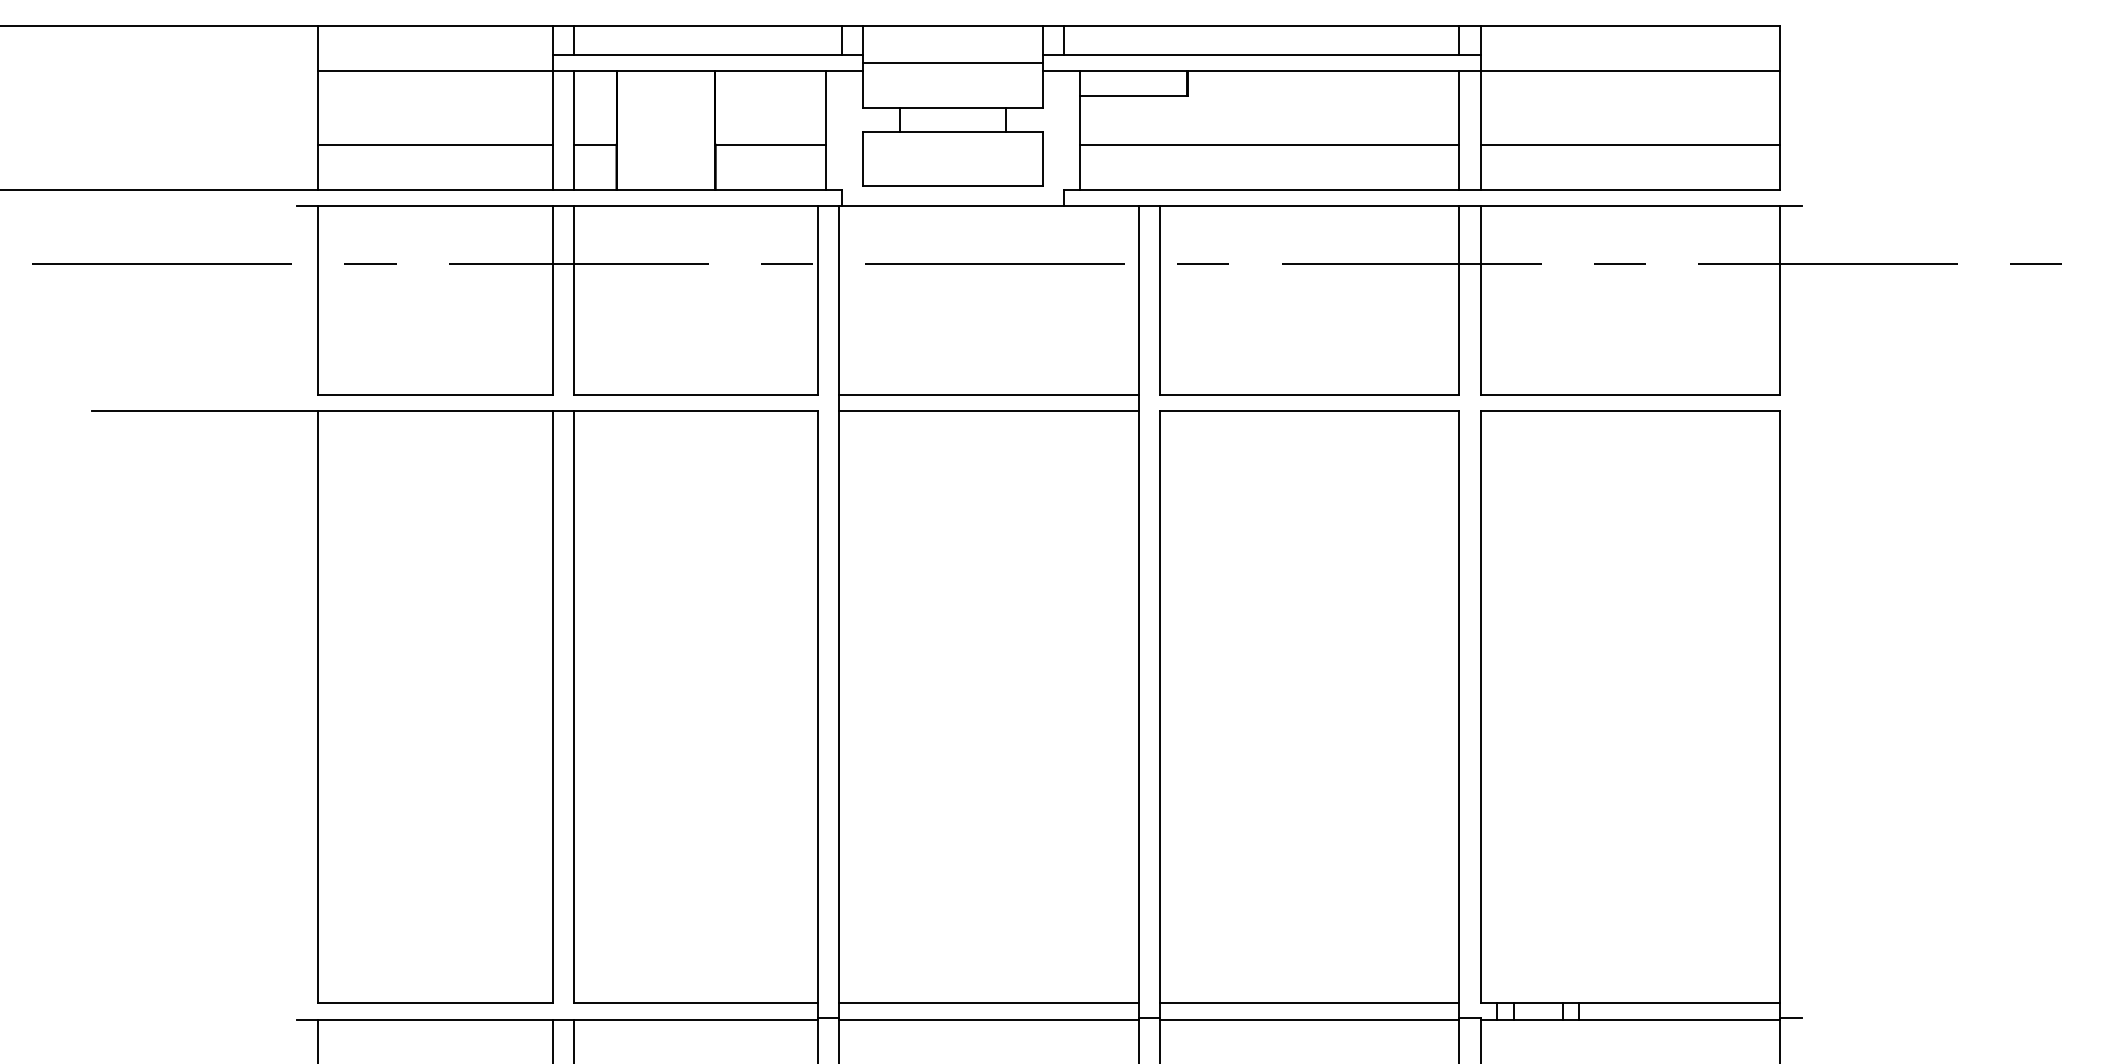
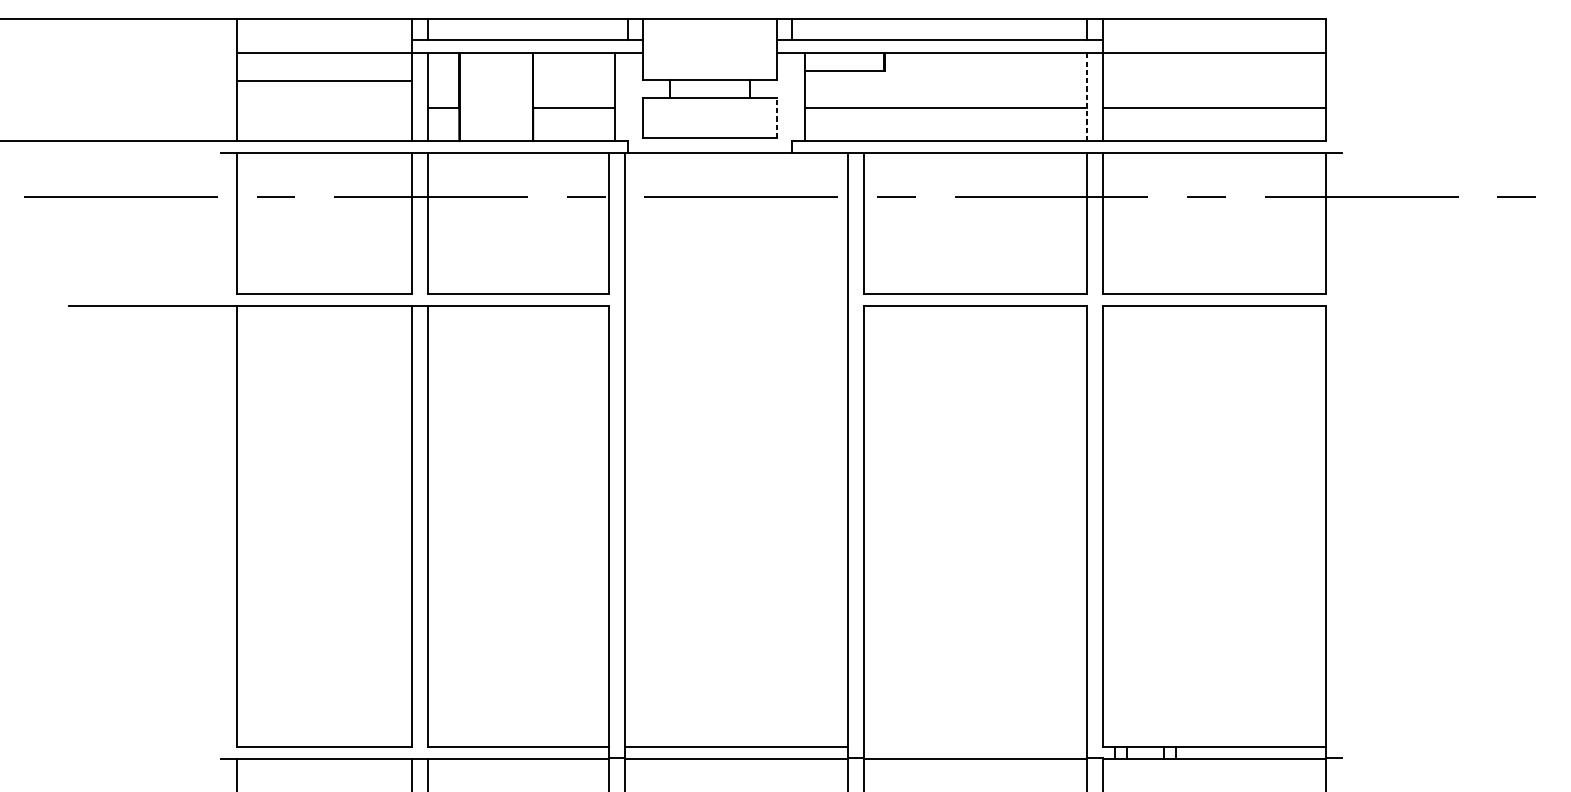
line: (952, 62) -> (709, 46), removed
line: (1459, 129) -> (1087, 96), solid -> dashed
line: (434, 144) -> (323, 80), moved
line: (1043, 159) -> (777, 118), solid -> dashed
line: (988, 394) -> (736, 293), removed
line: (988, 411) -> (736, 306), removed
line: (1309, 1003) -> (975, 747), removed

